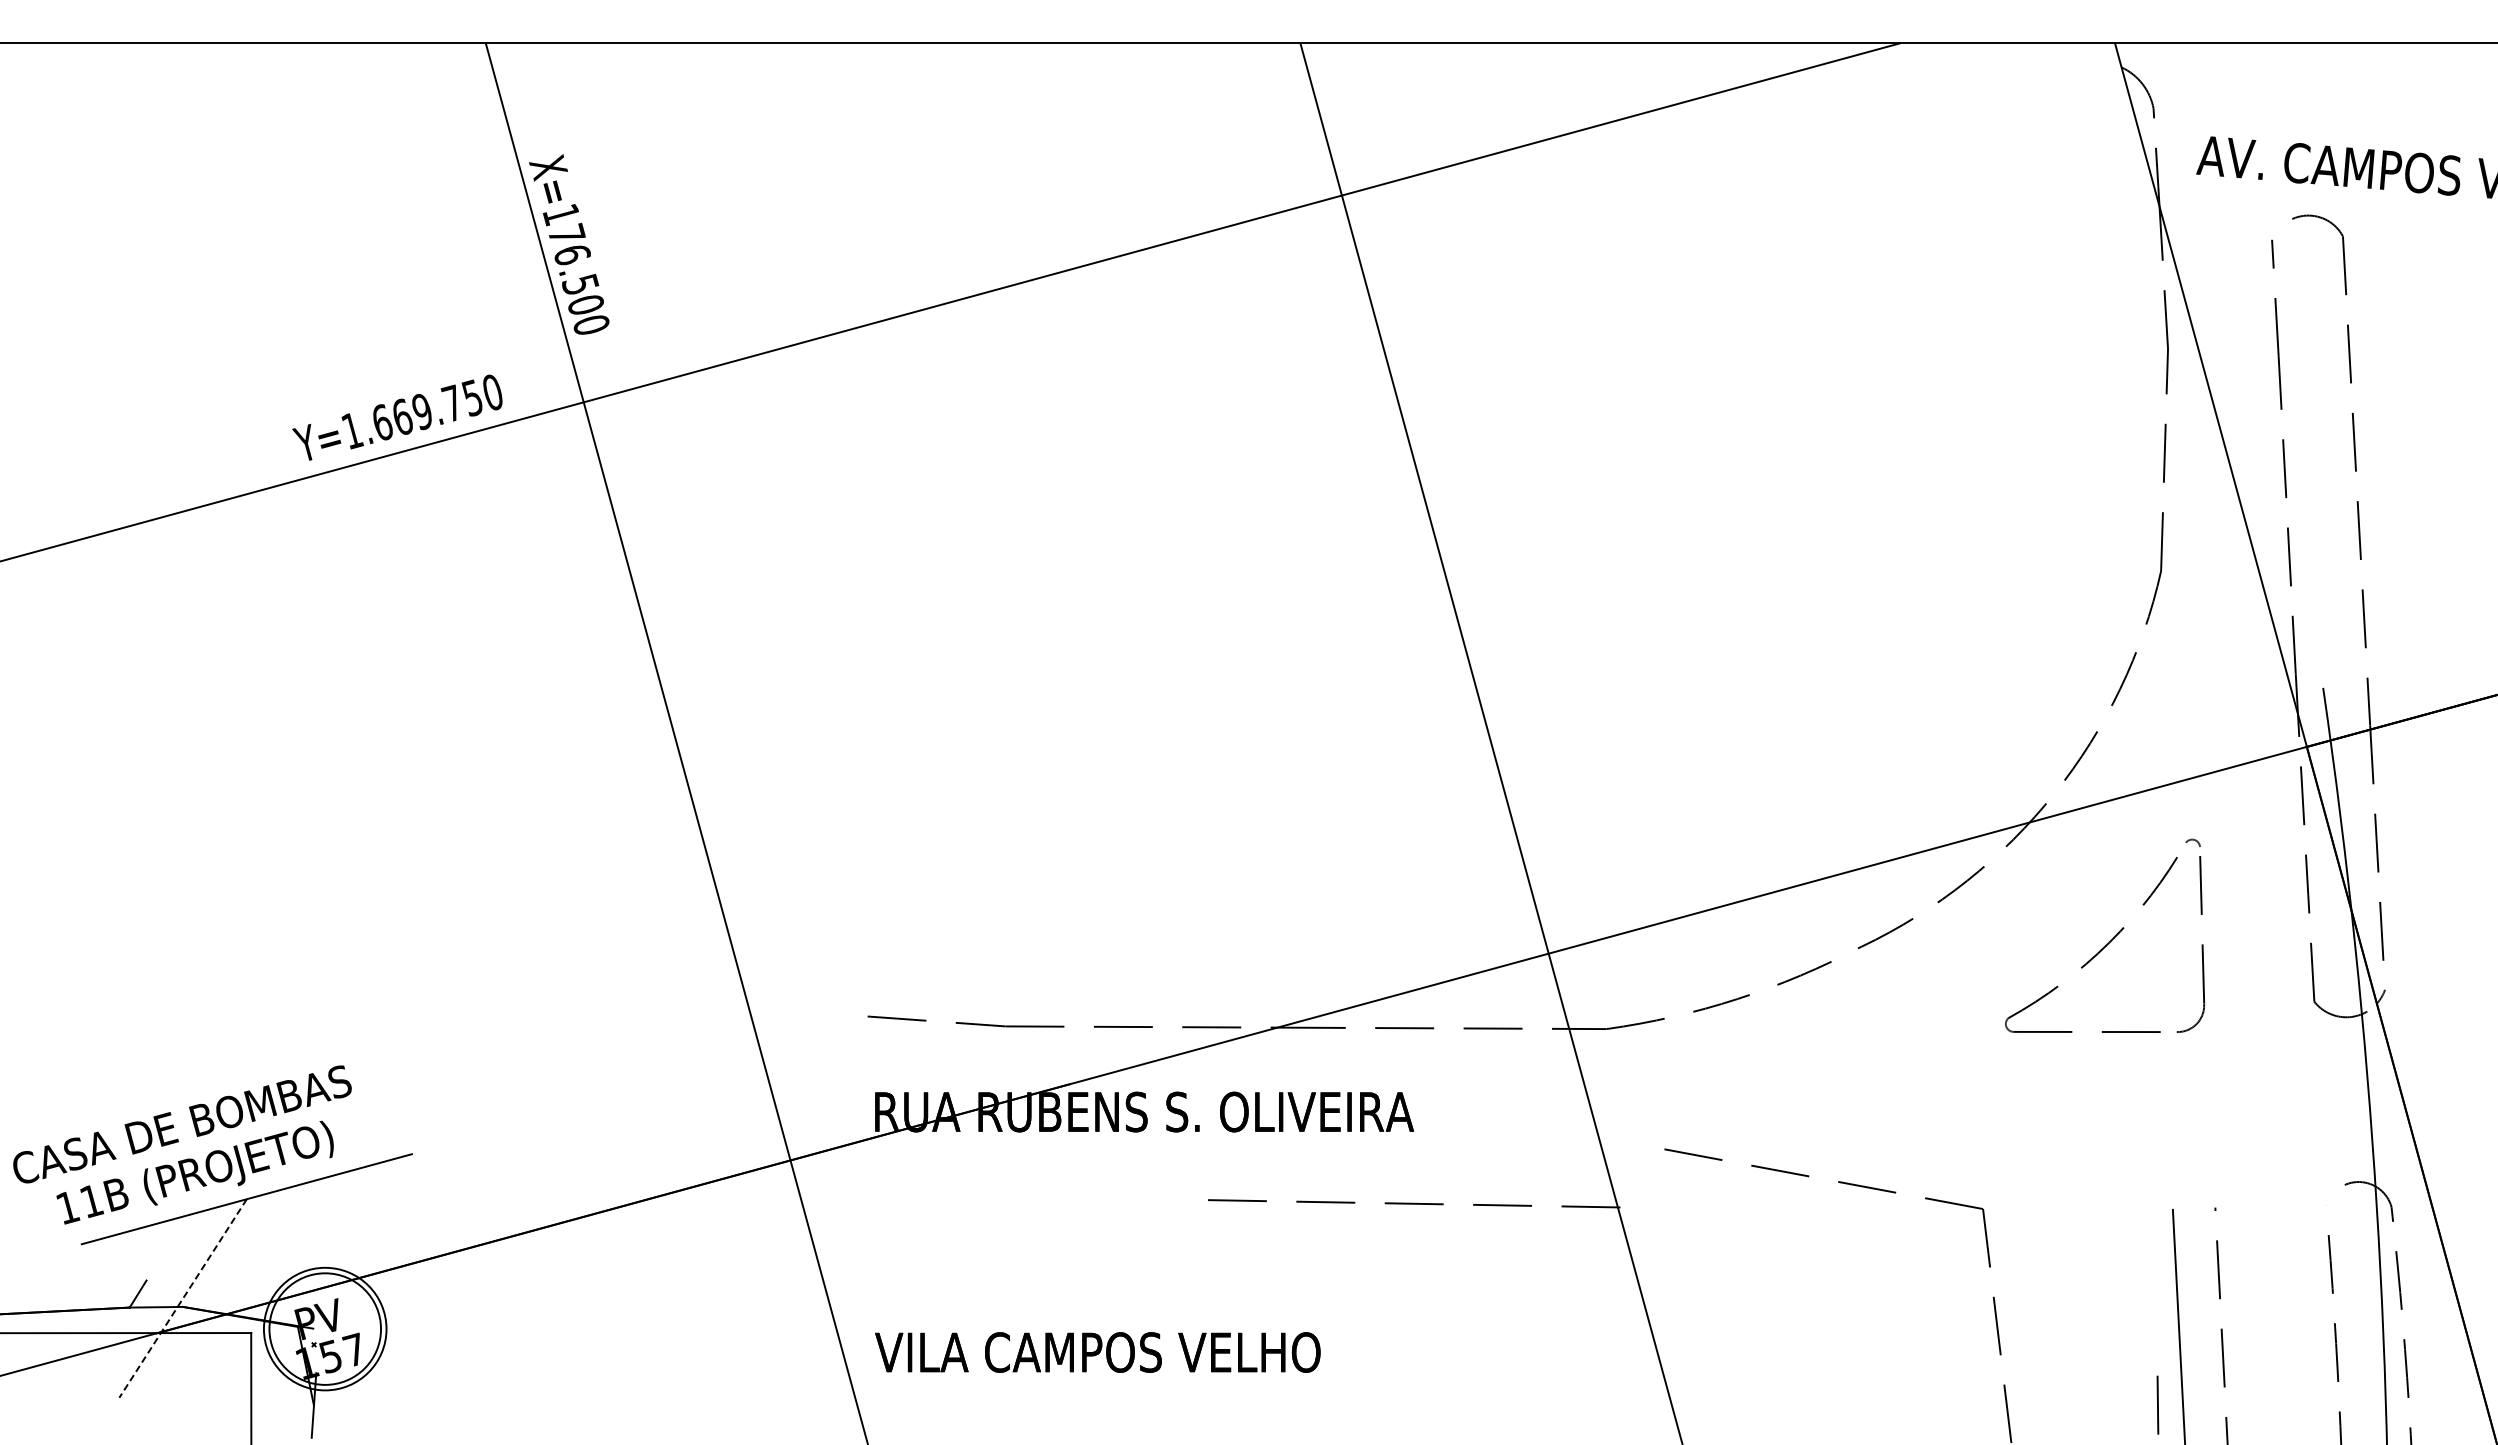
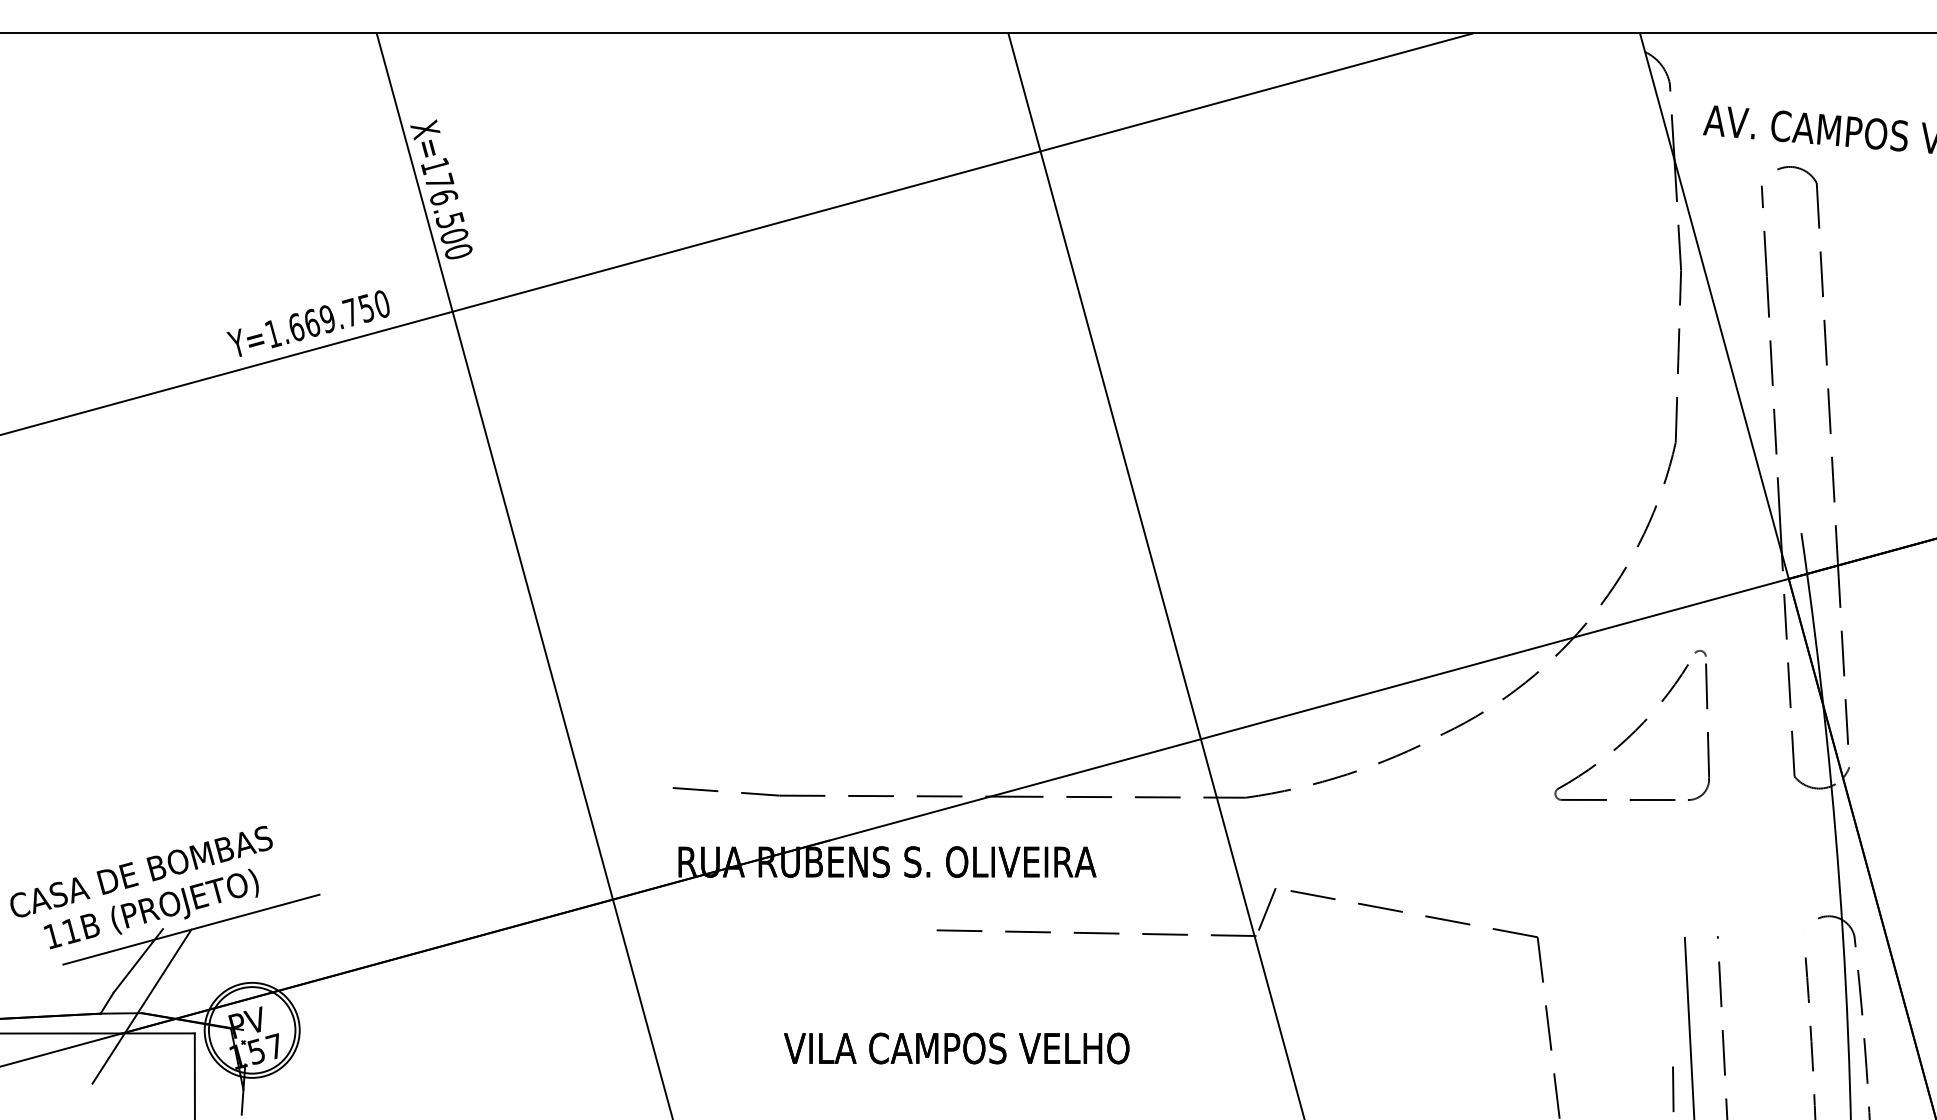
line: (1633, 1175) -> (1266, 911), added
line: (178, 1239) -> (138, 960), added
line: (183, 1298) -> (142, 1006), dashed -> solid
text: (1097, 1352) -> (956, 1048), moved

